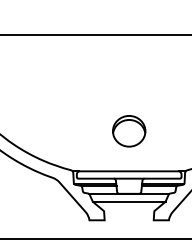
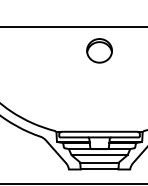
part: (129, 131) -> (99, 51), moved
line: (129, 211) -> (99, 162), added
line: (128, 220) -> (99, 169), added

